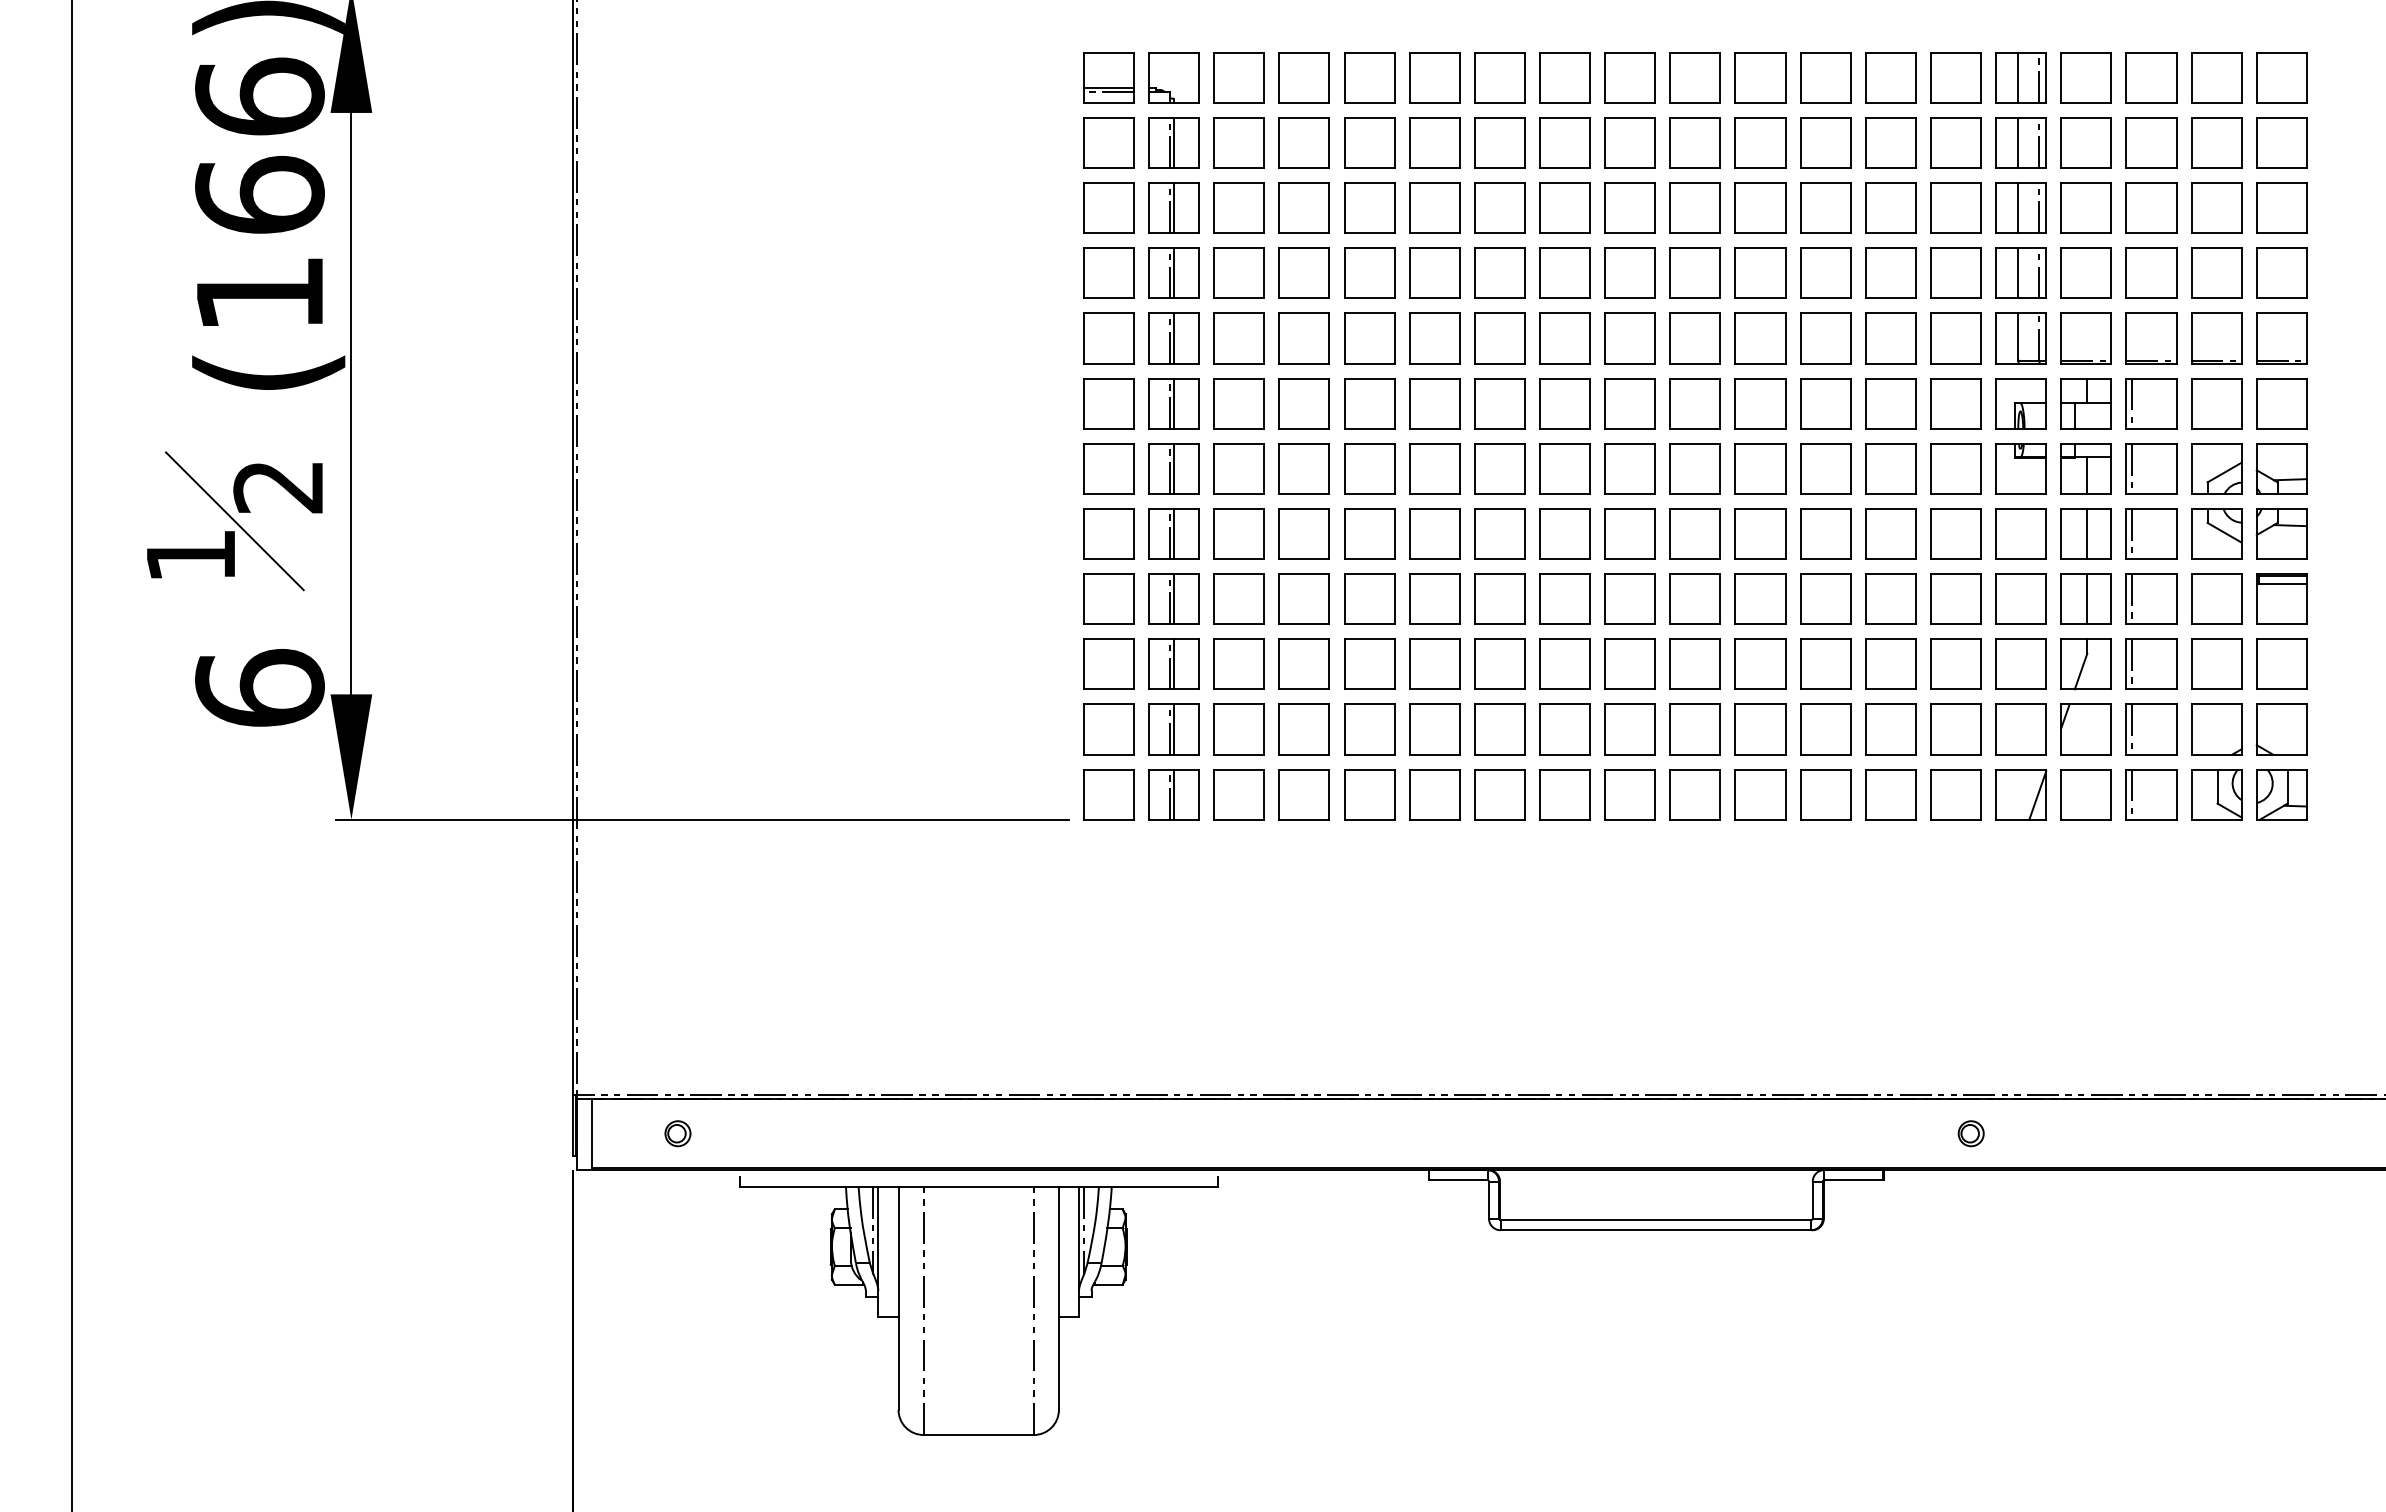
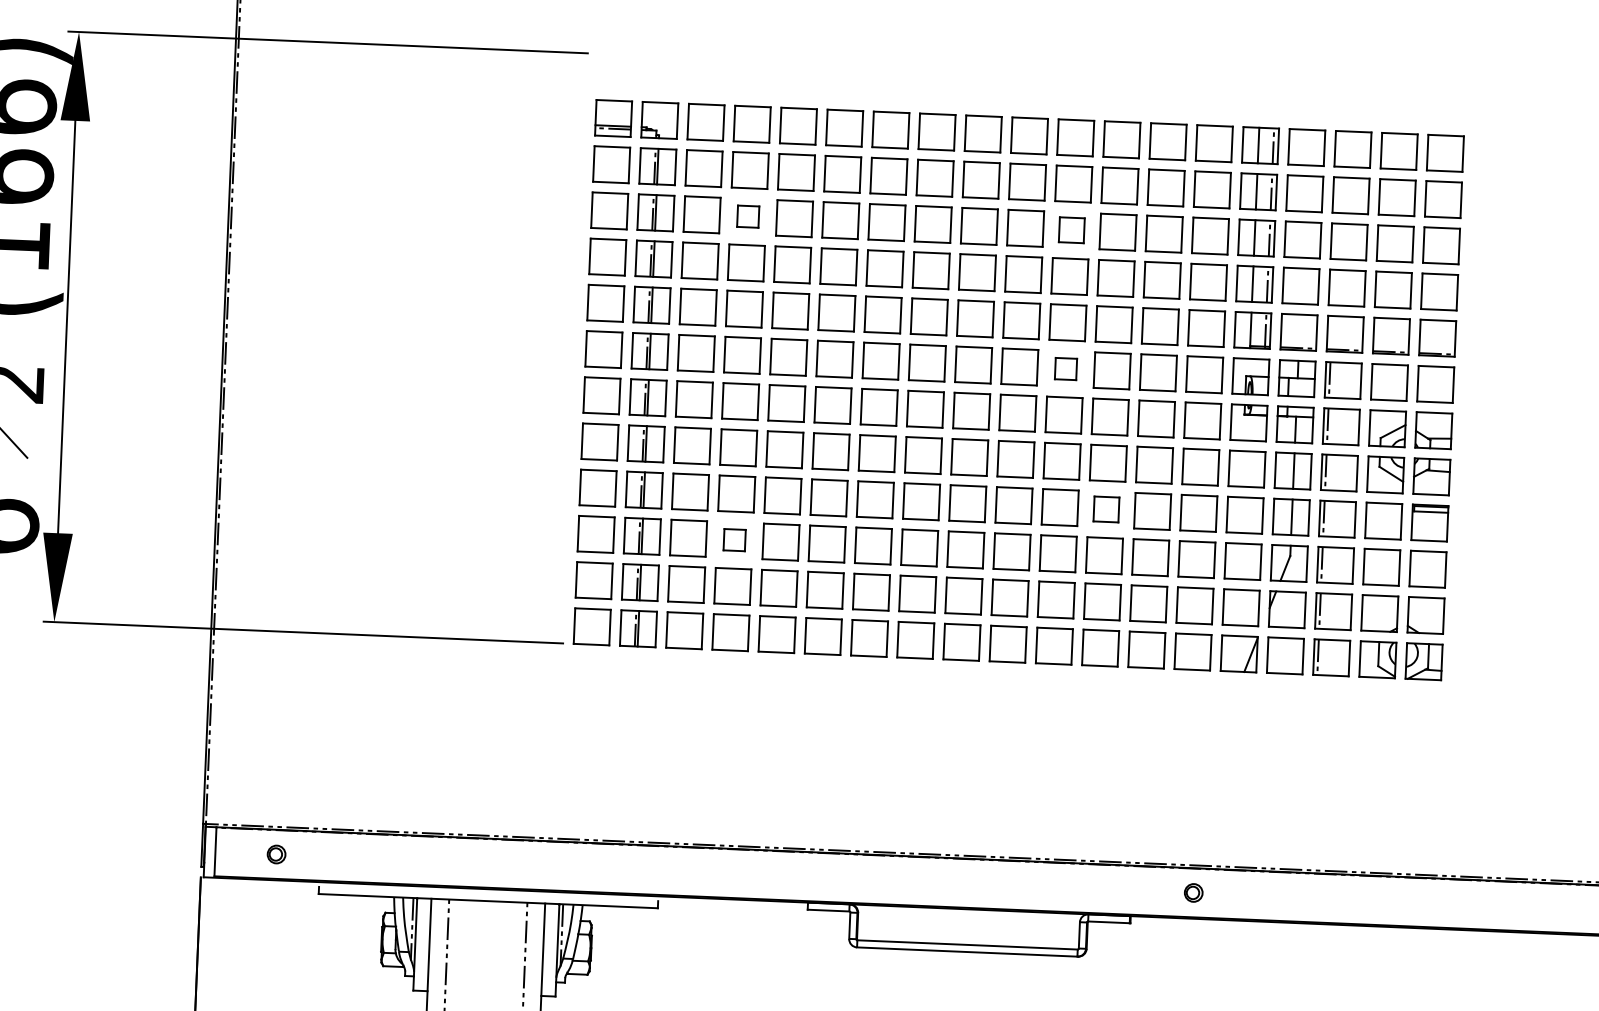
part: (1303, 207) -> (747, 216), size x0.6
part: (1760, 207) -> (1071, 229), size x0.7
part: (1760, 403) -> (1066, 368), size x0.6
part: (1825, 598) -> (1106, 509), size x0.7
part: (1303, 663) -> (734, 539), size x0.6

